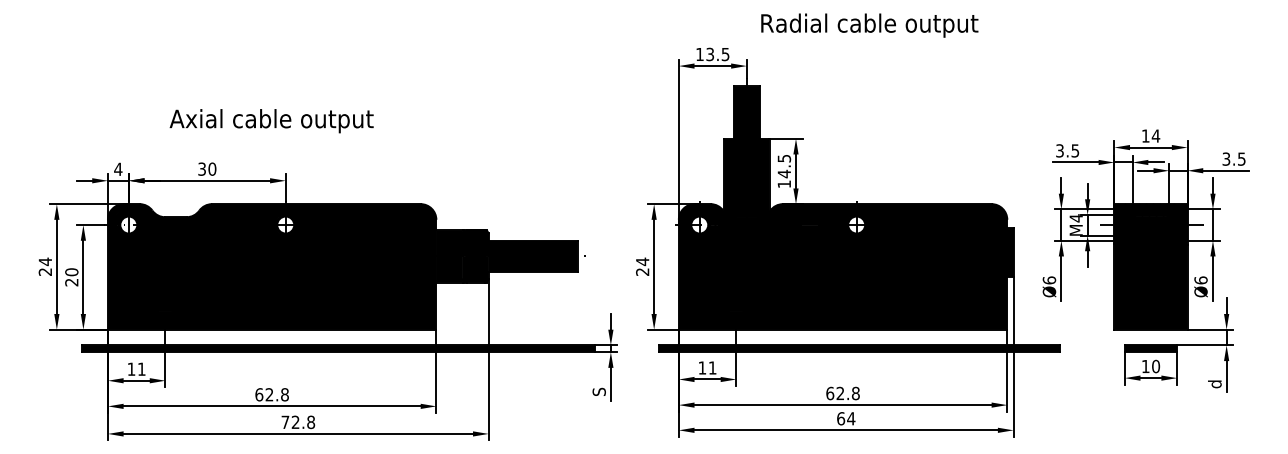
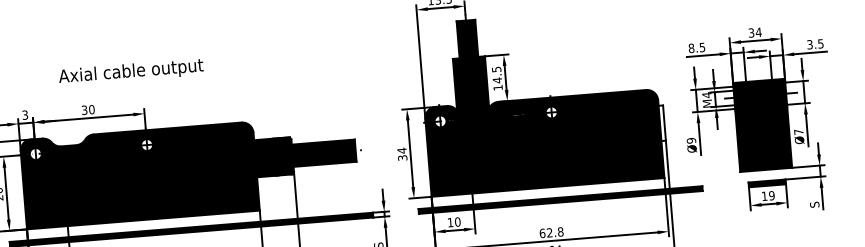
text: (1145, 135) -> (751, 32), 14 -> 34
text: (1059, 150) -> (691, 48), 3.5 -> 8.5
text: (118, 169) -> (25, 115), 4 -> 3
fill: (1010, 252) -> (662, 123), removed
text: (642, 271) -> (402, 157), 24 -> 34
text: (1049, 280) -> (691, 140), Ø6 -> Ø9
text: (1200, 280) -> (798, 132), Ø6 -> Ø7
text: (1155, 366) -> (771, 195), 10 -> 19
text: (712, 367) -> (457, 221), 11 -> 10
text: (1214, 384) -> (814, 205), d -> S

